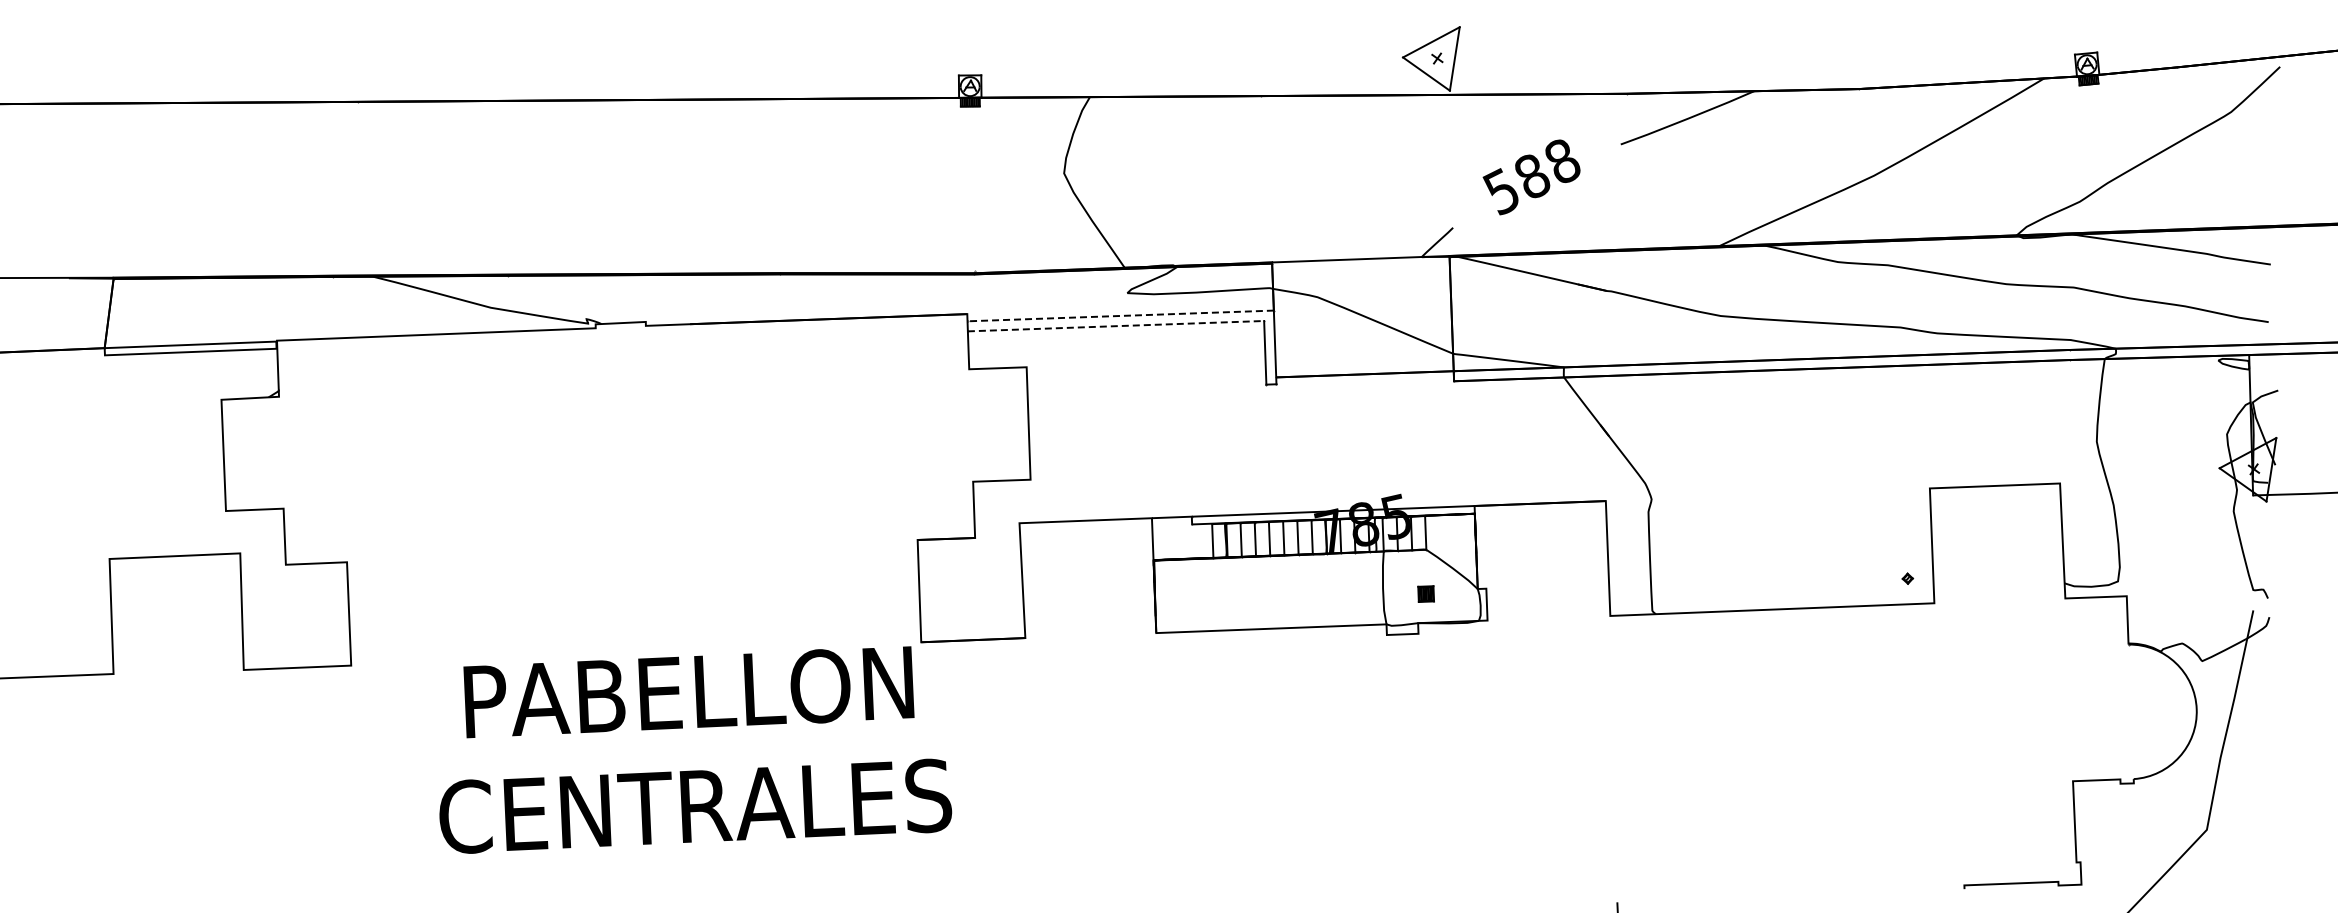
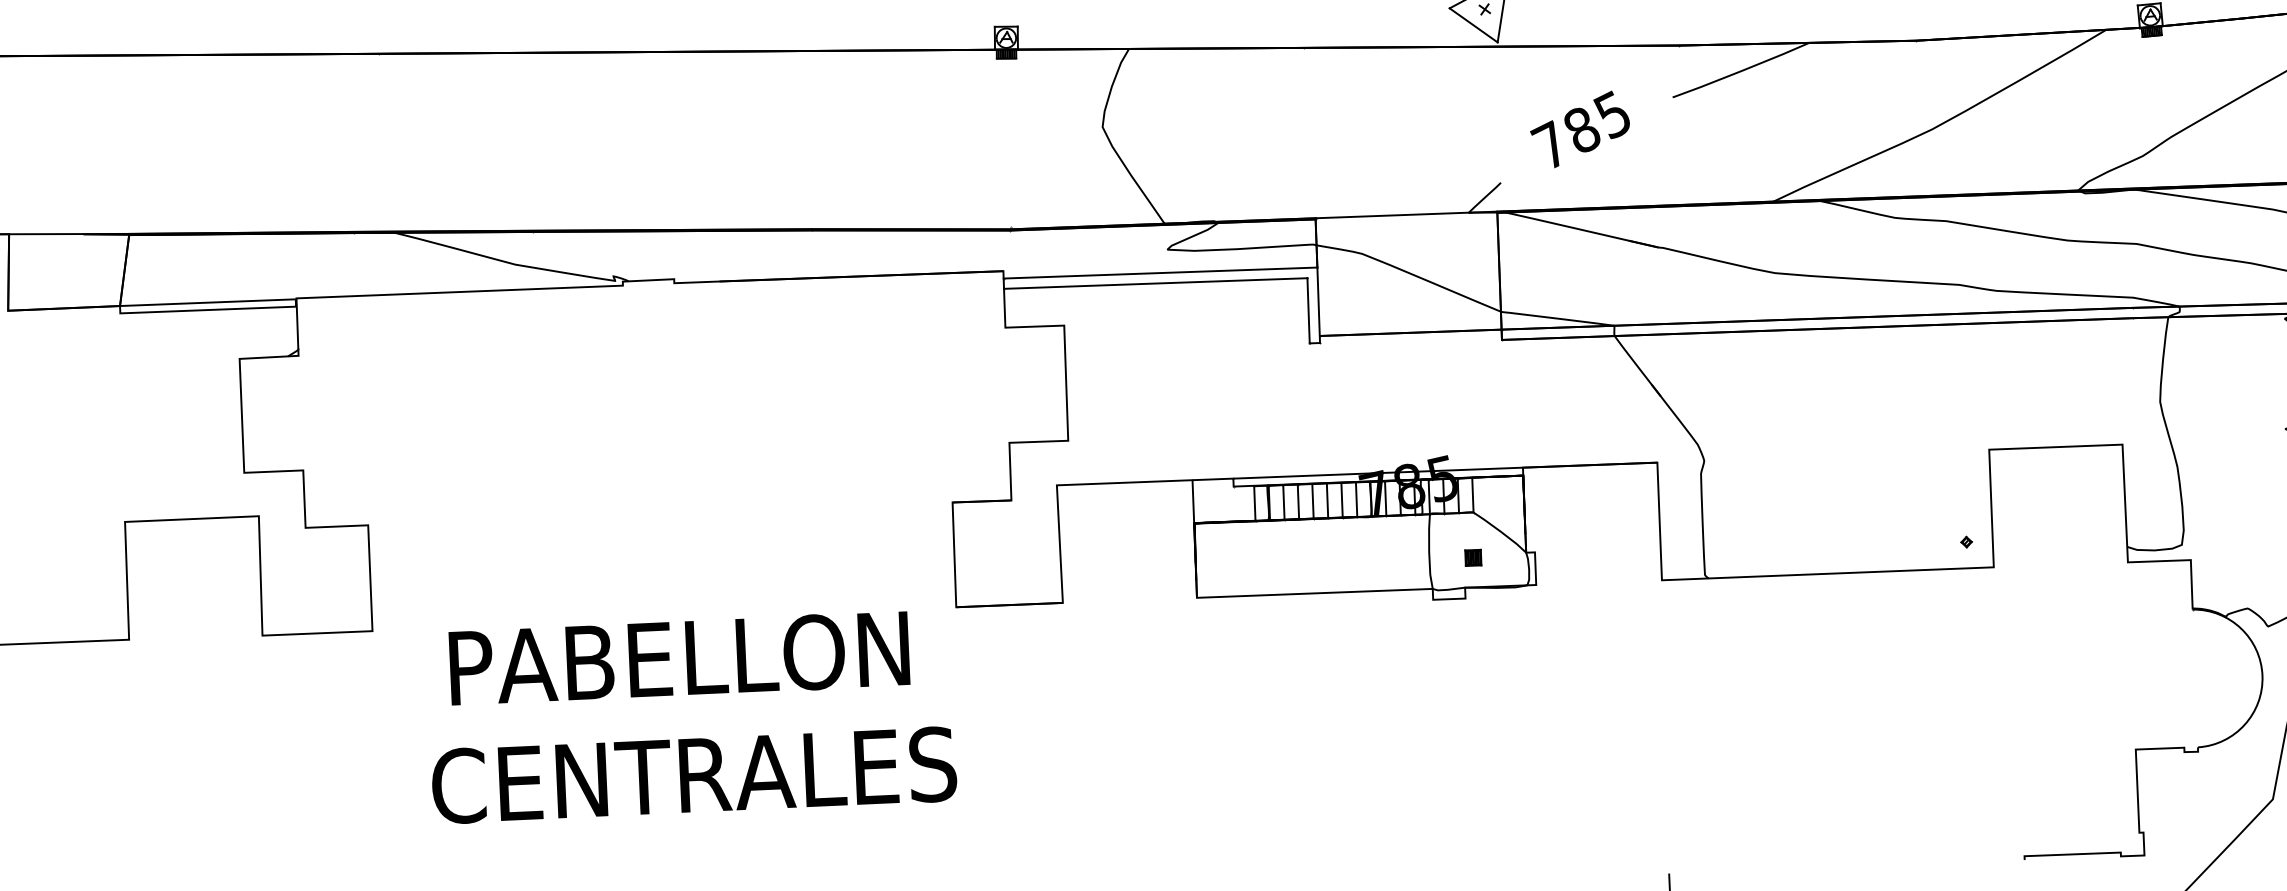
text: (1530, 176) -> (1580, 130), 588 -> 785
line: (1120, 315) -> (1160, 272), dashed -> solid
line: (1116, 326) -> (1156, 283), dashed -> solid
text: (688, 692) -> (678, 658), moved
text: (695, 805) -> (694, 774), moved

